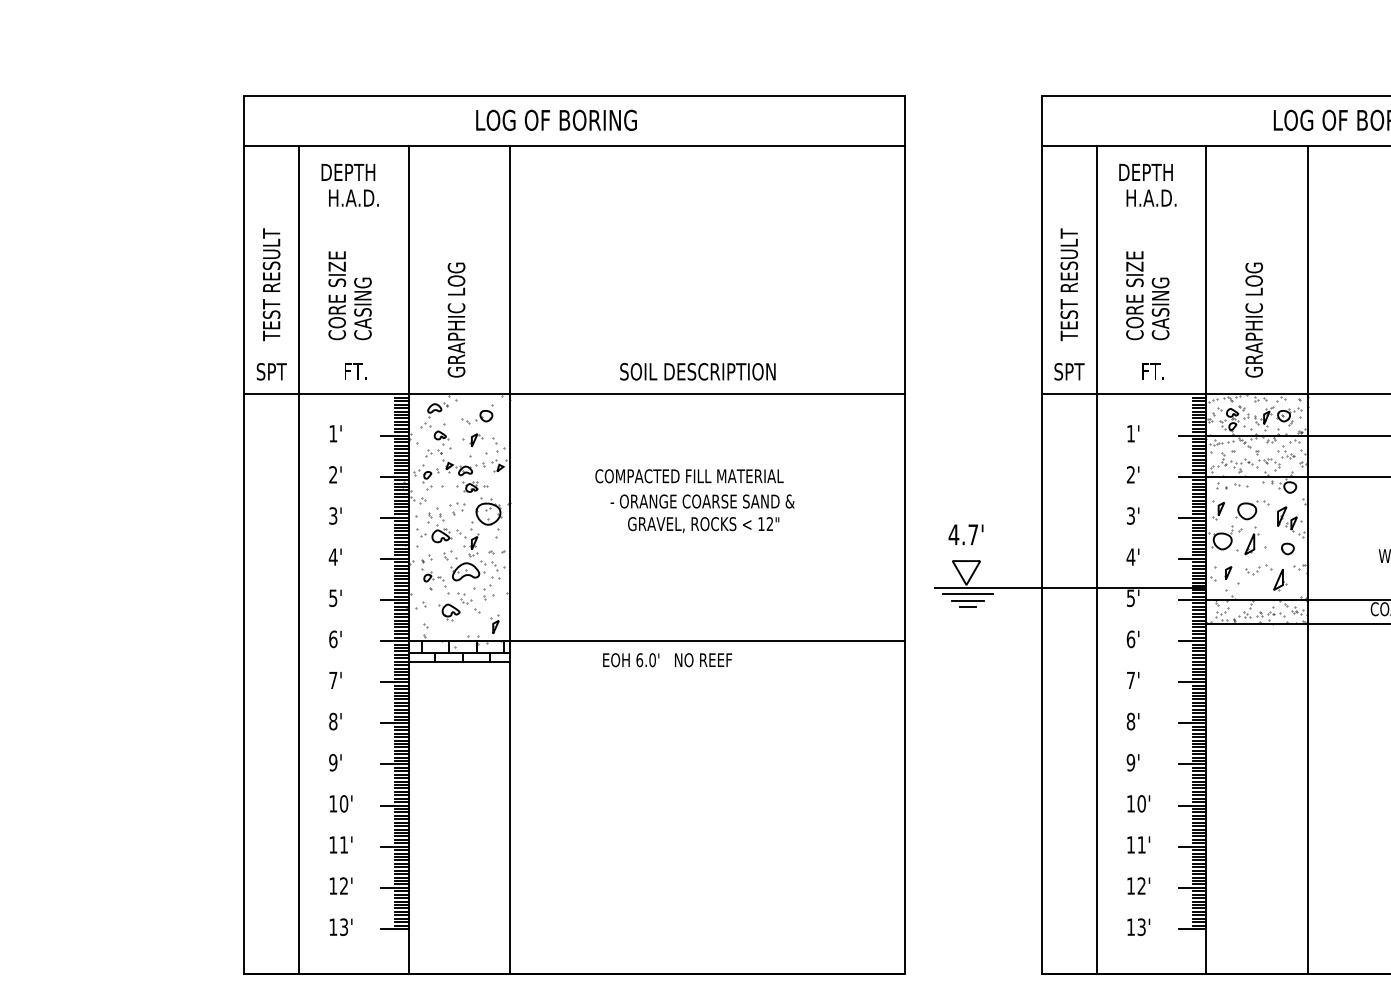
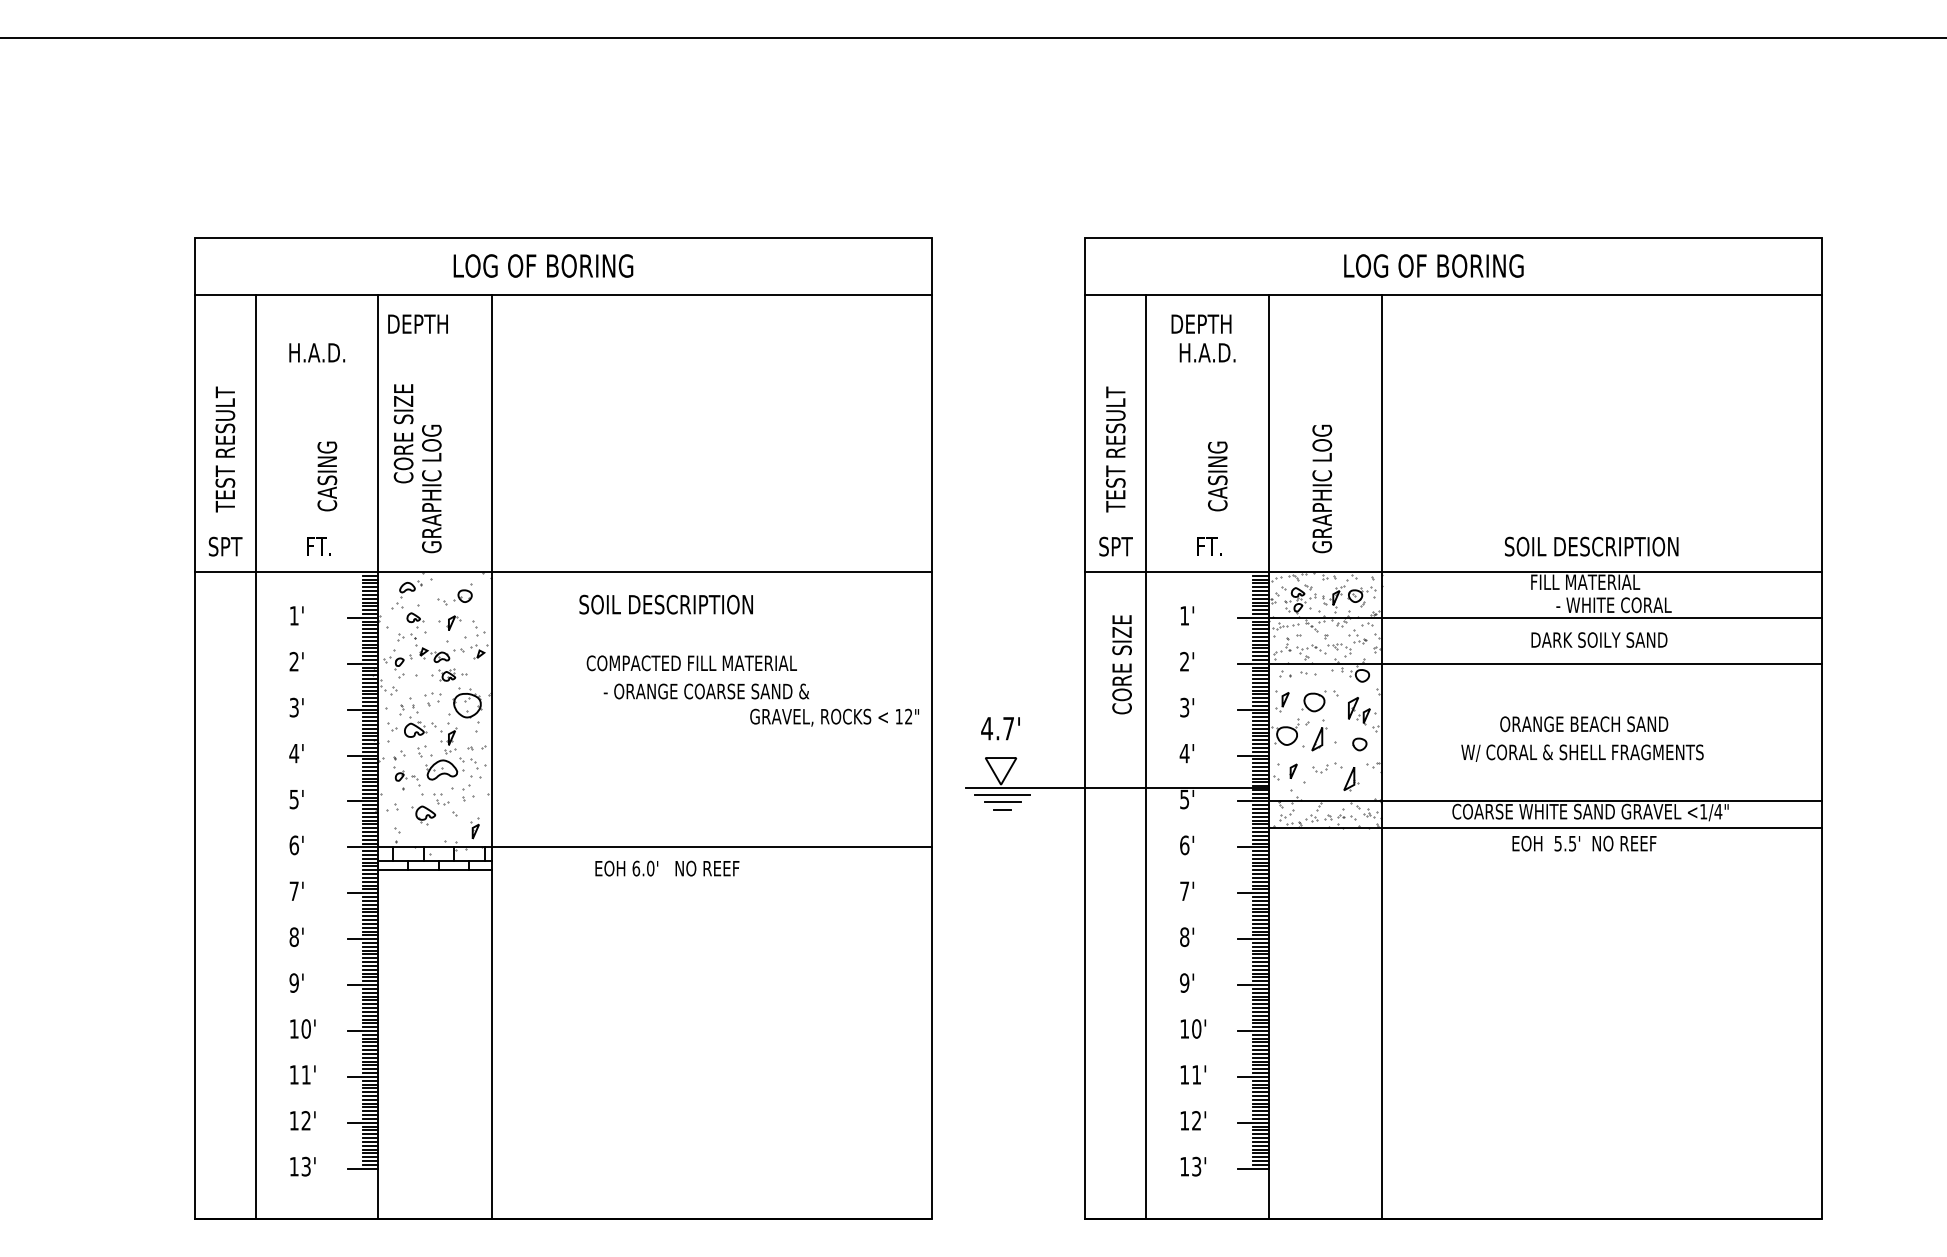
text: (347, 171) -> (417, 323), moved
text: (337, 295) -> (403, 433), moved
text: (1134, 295) -> (1121, 664), moved
text: (697, 371) -> (665, 604), moved
text: (703, 524) -> (834, 717), moved

